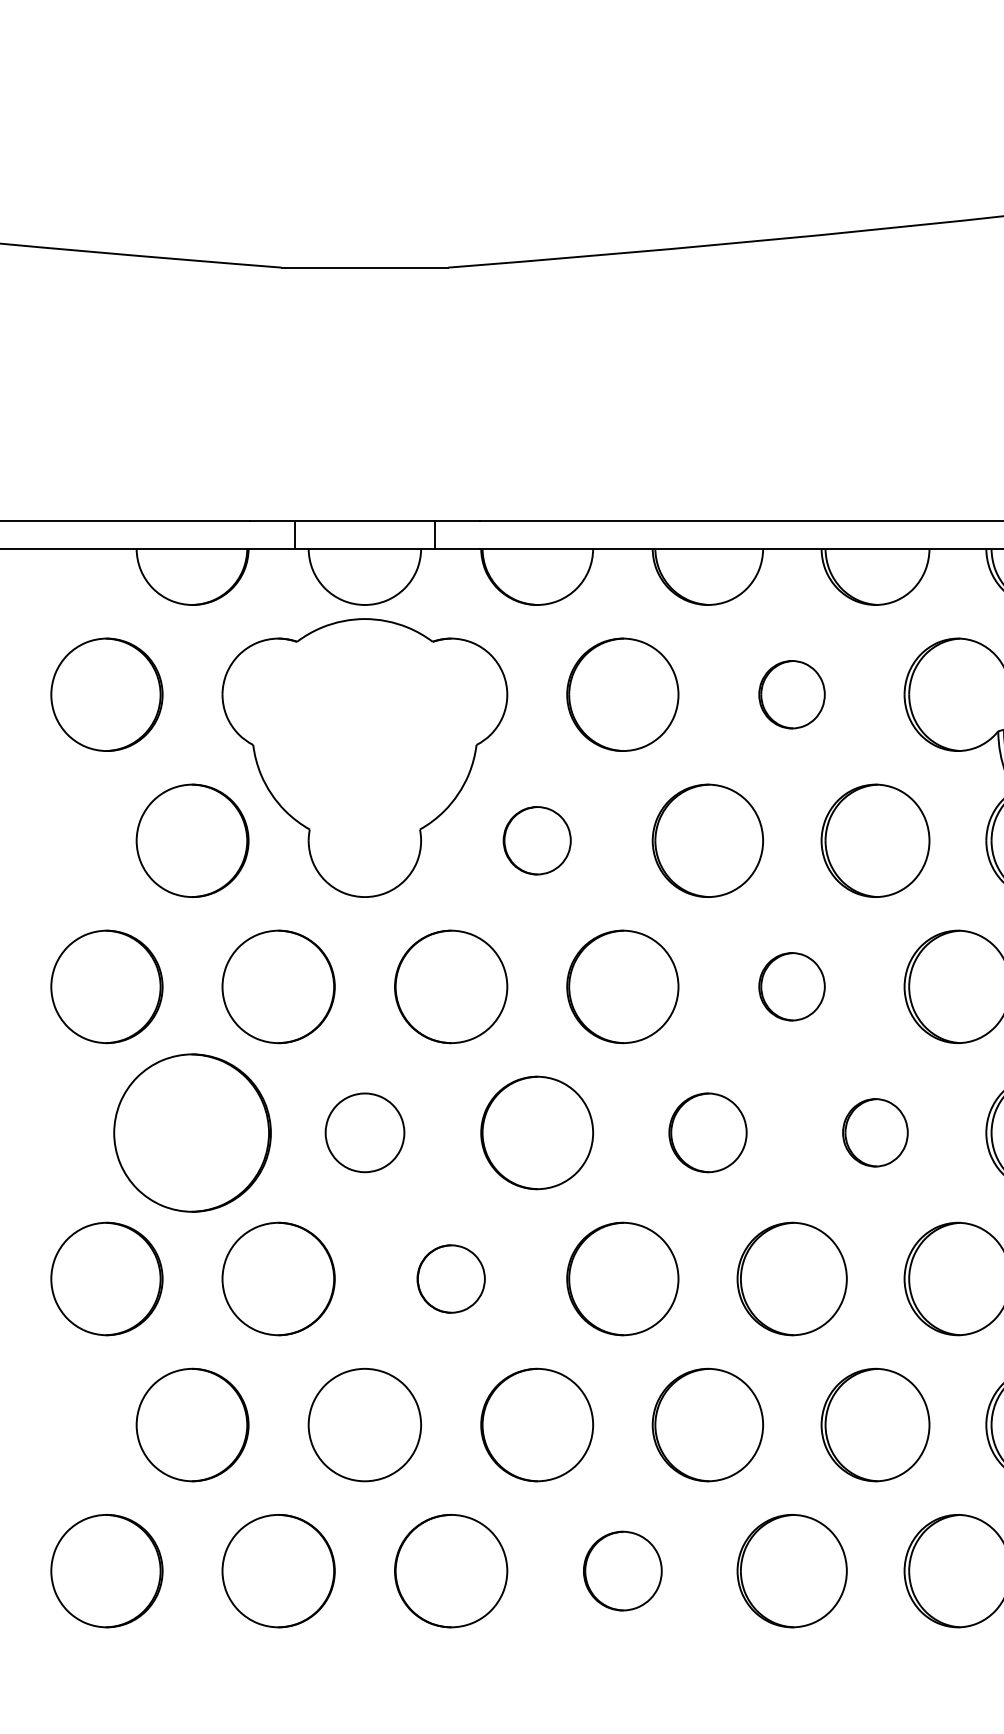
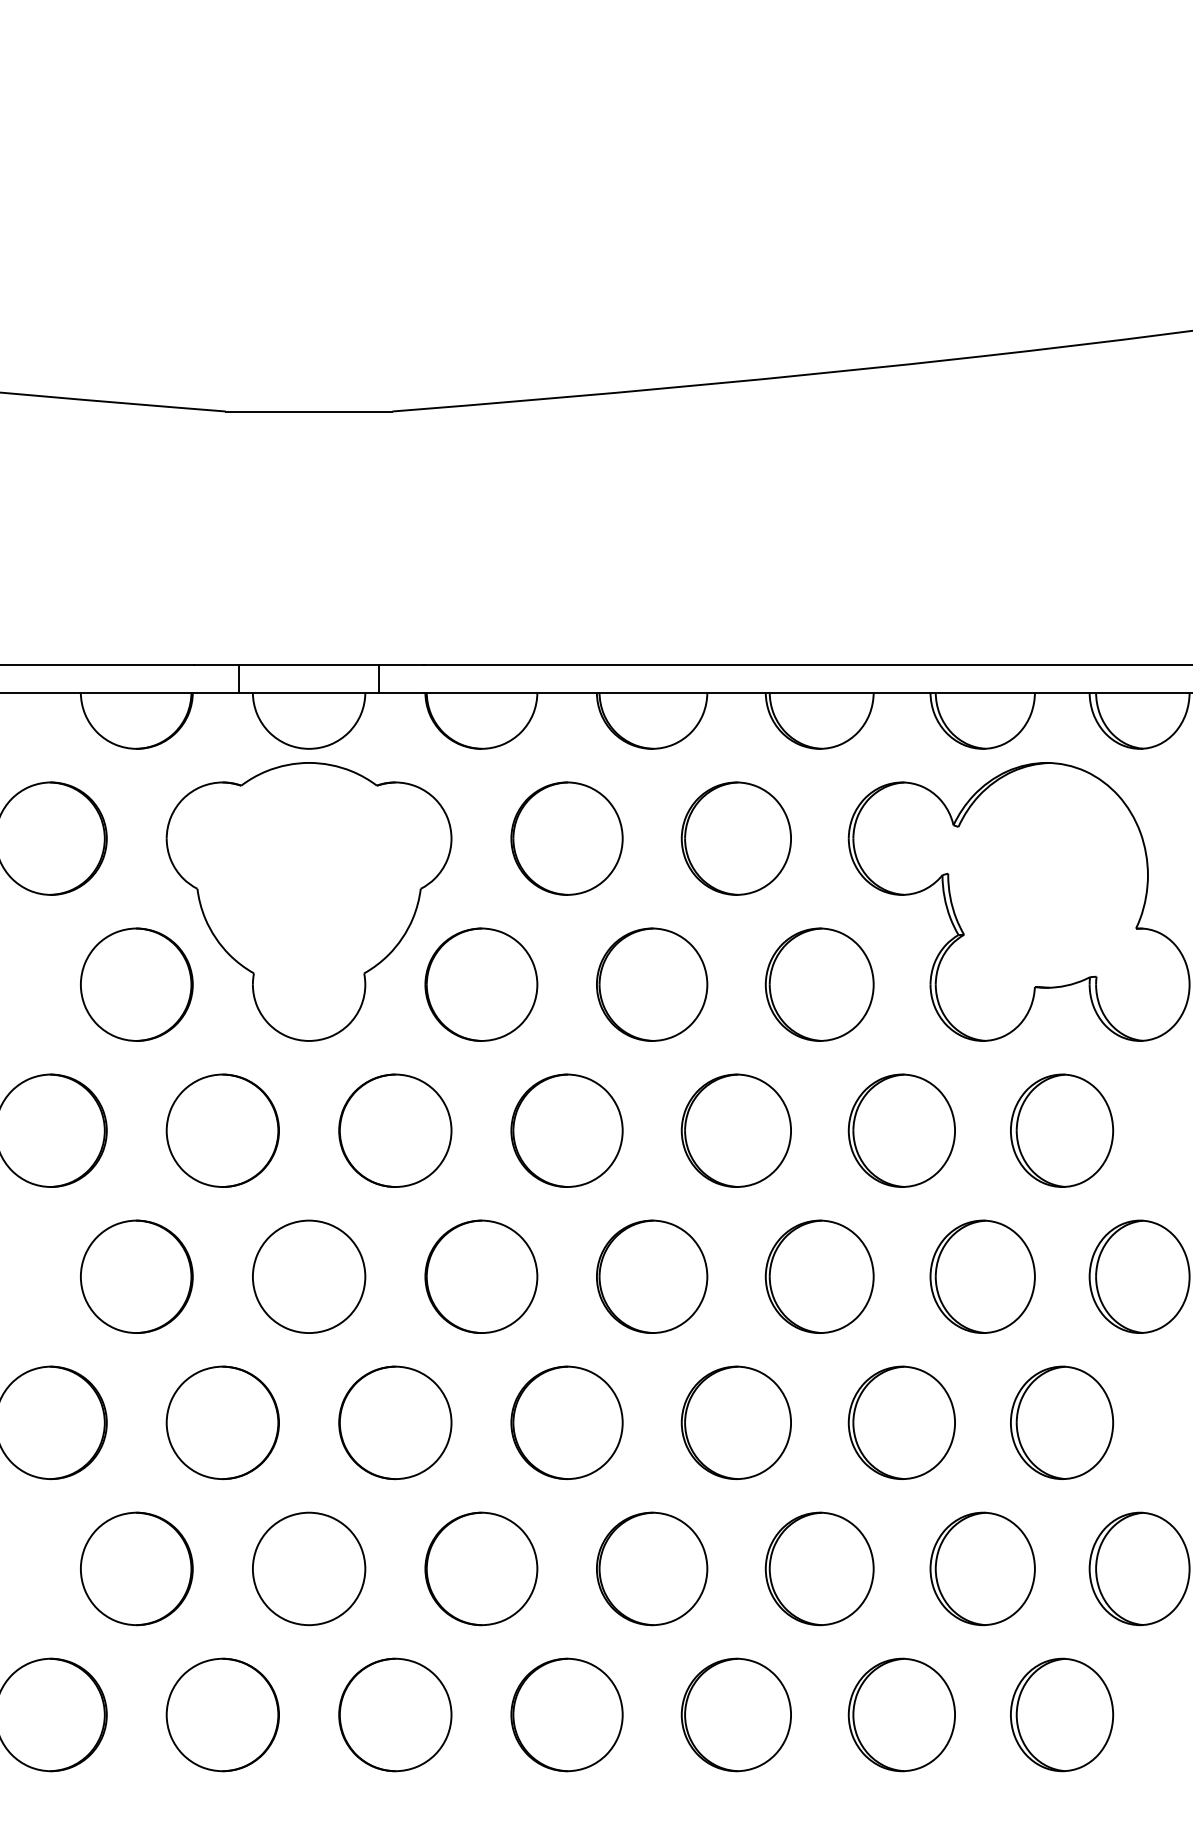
part: (791, 694) -> (735, 838), size x1.67
part: (537, 840) -> (481, 984), size x1.67
part: (791, 986) -> (735, 1130), size x1.67
part: (192, 1132) -> (136, 1276), size x0.71
part: (365, 1132) -> (309, 1276), size x1.43
part: (708, 1132) -> (652, 1276), size x1.43
part: (875, 1132) -> (819, 1276), size x1.67
part: (451, 1278) -> (395, 1422), size x1.67
part: (622, 1570) -> (566, 1714), size x1.43

